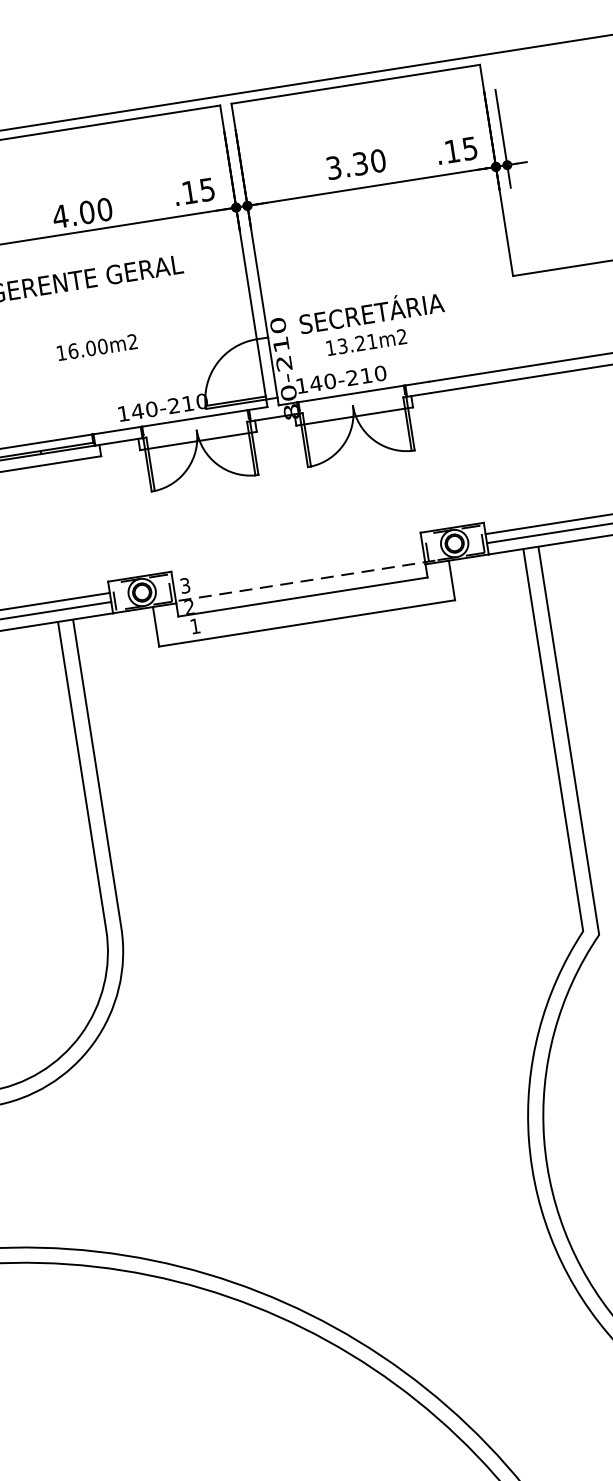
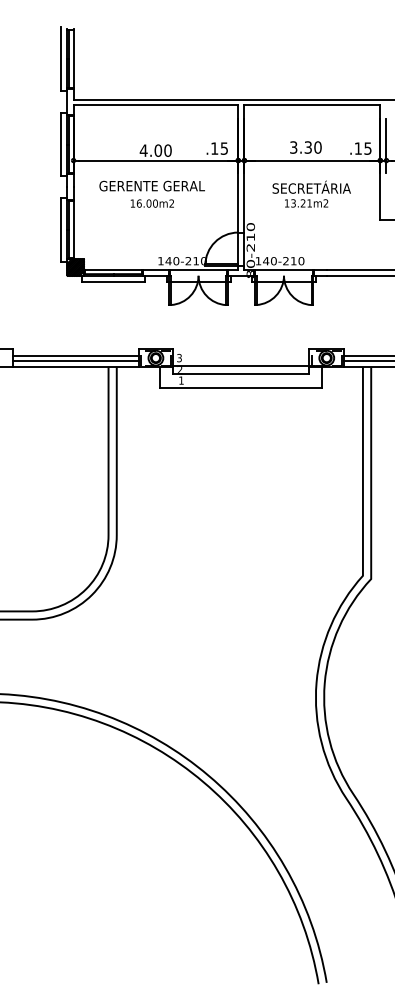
text: (372, 322) -> (311, 193), moved
text: (95, 347) -> (151, 203), moved
line: (306, 580) -> (244, 365), dashed -> solid

